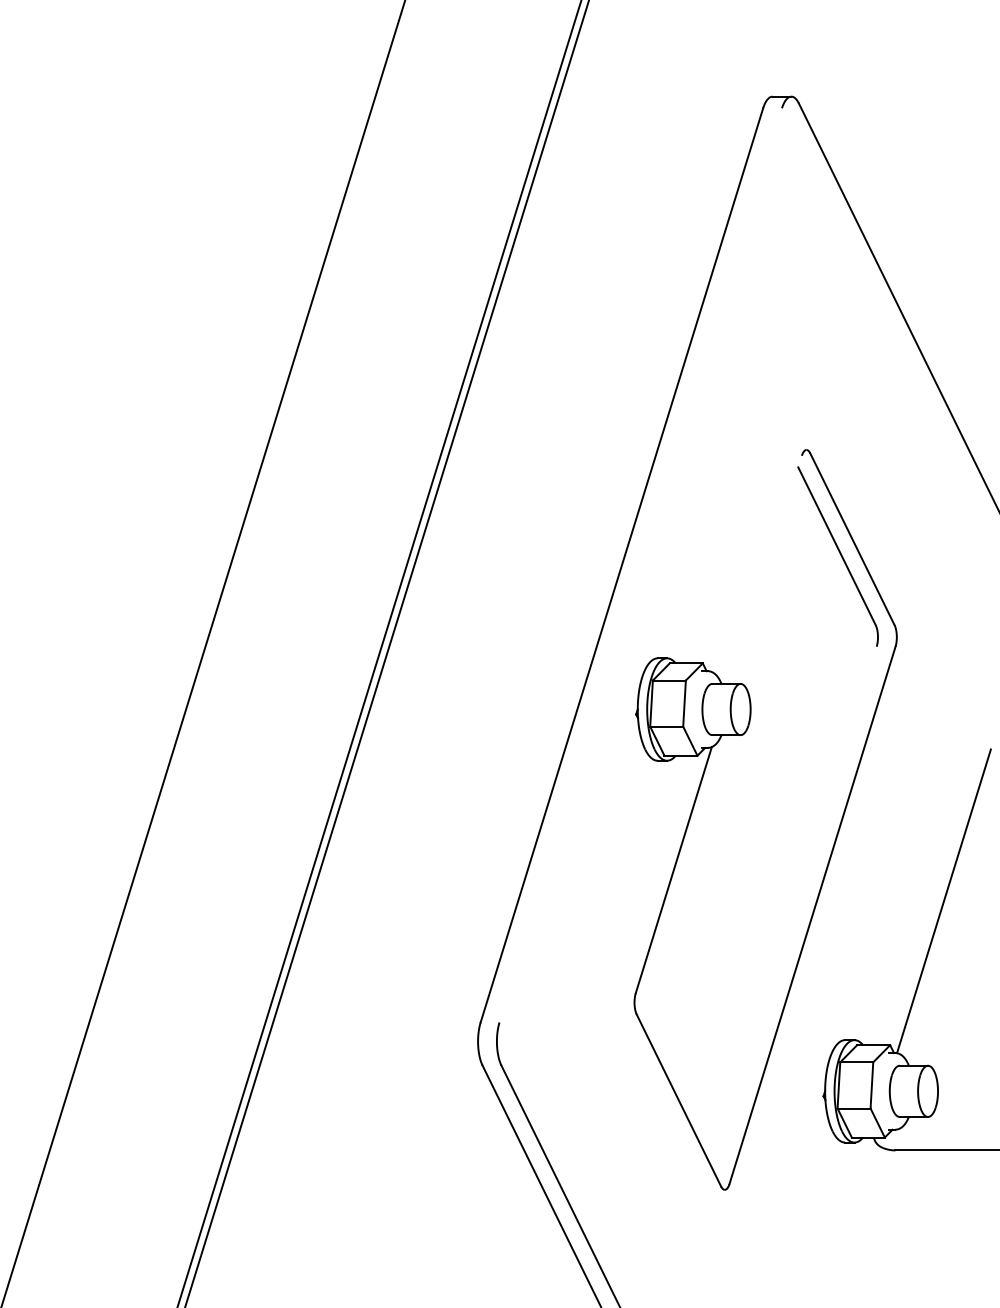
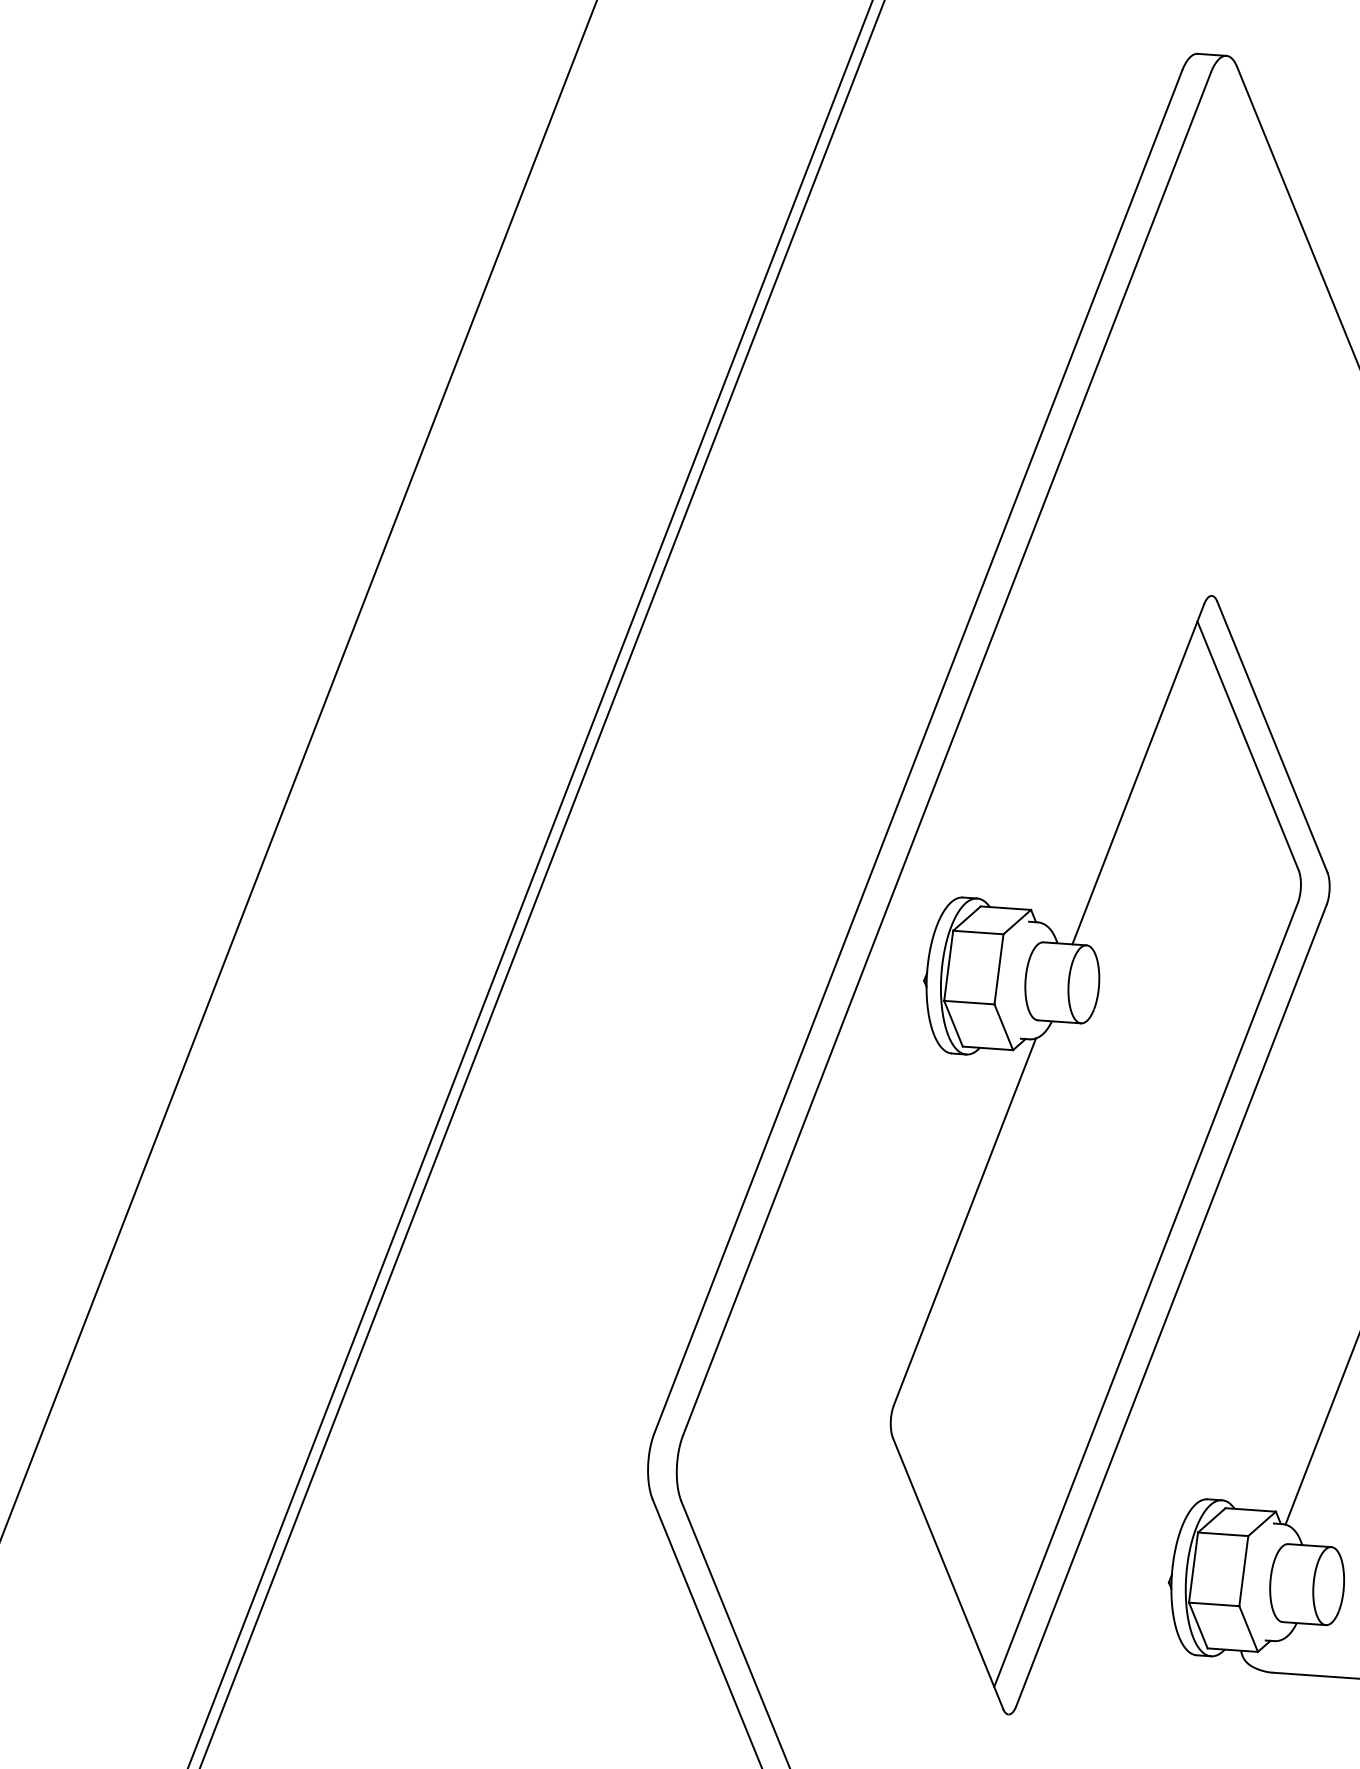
line: (640, 565) -> (946, 754), added
line: (766, 569) -> (1138, 773), added
line: (795, 909) -> (1146, 1294), added

